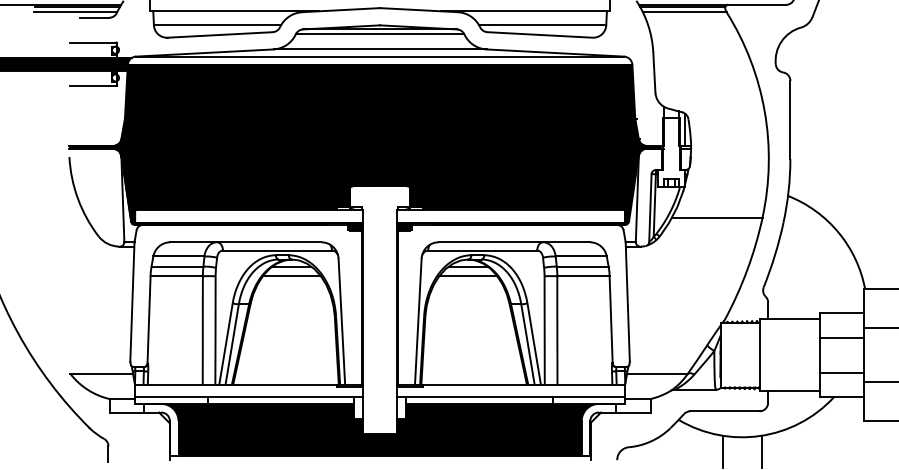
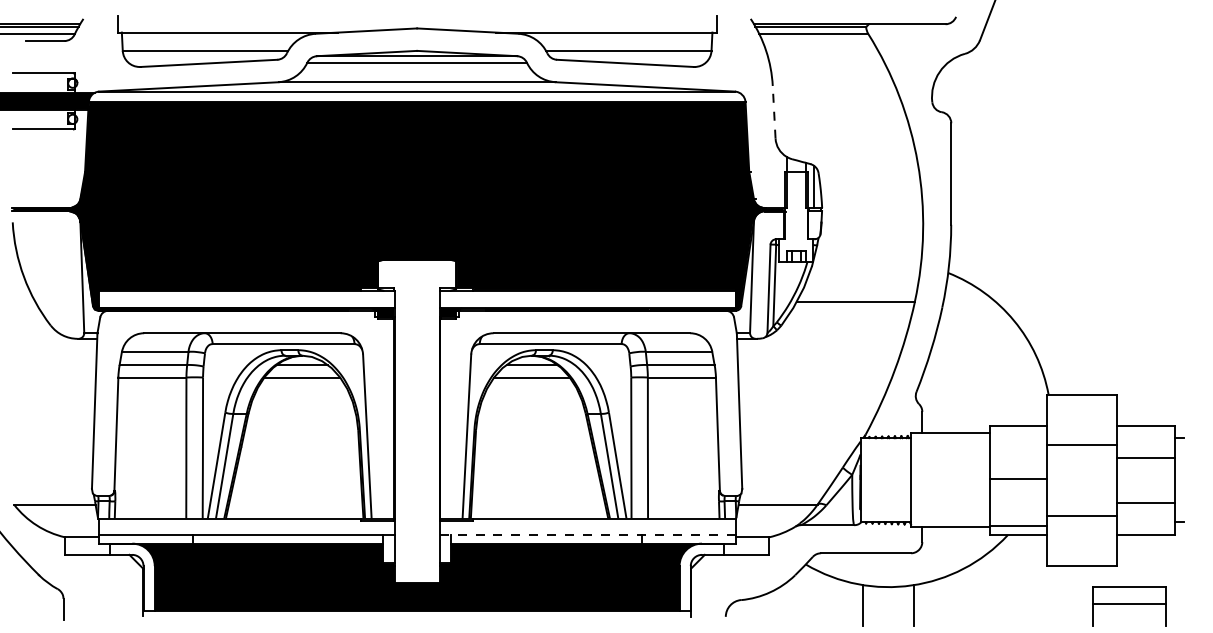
line: (654, 71) -> (774, 111), solid -> dashed
line: (842, 337) -> (1018, 478), moved
line: (842, 372) -> (1018, 525), moved
line: (511, 397) -> (588, 535), solid -> dashed

